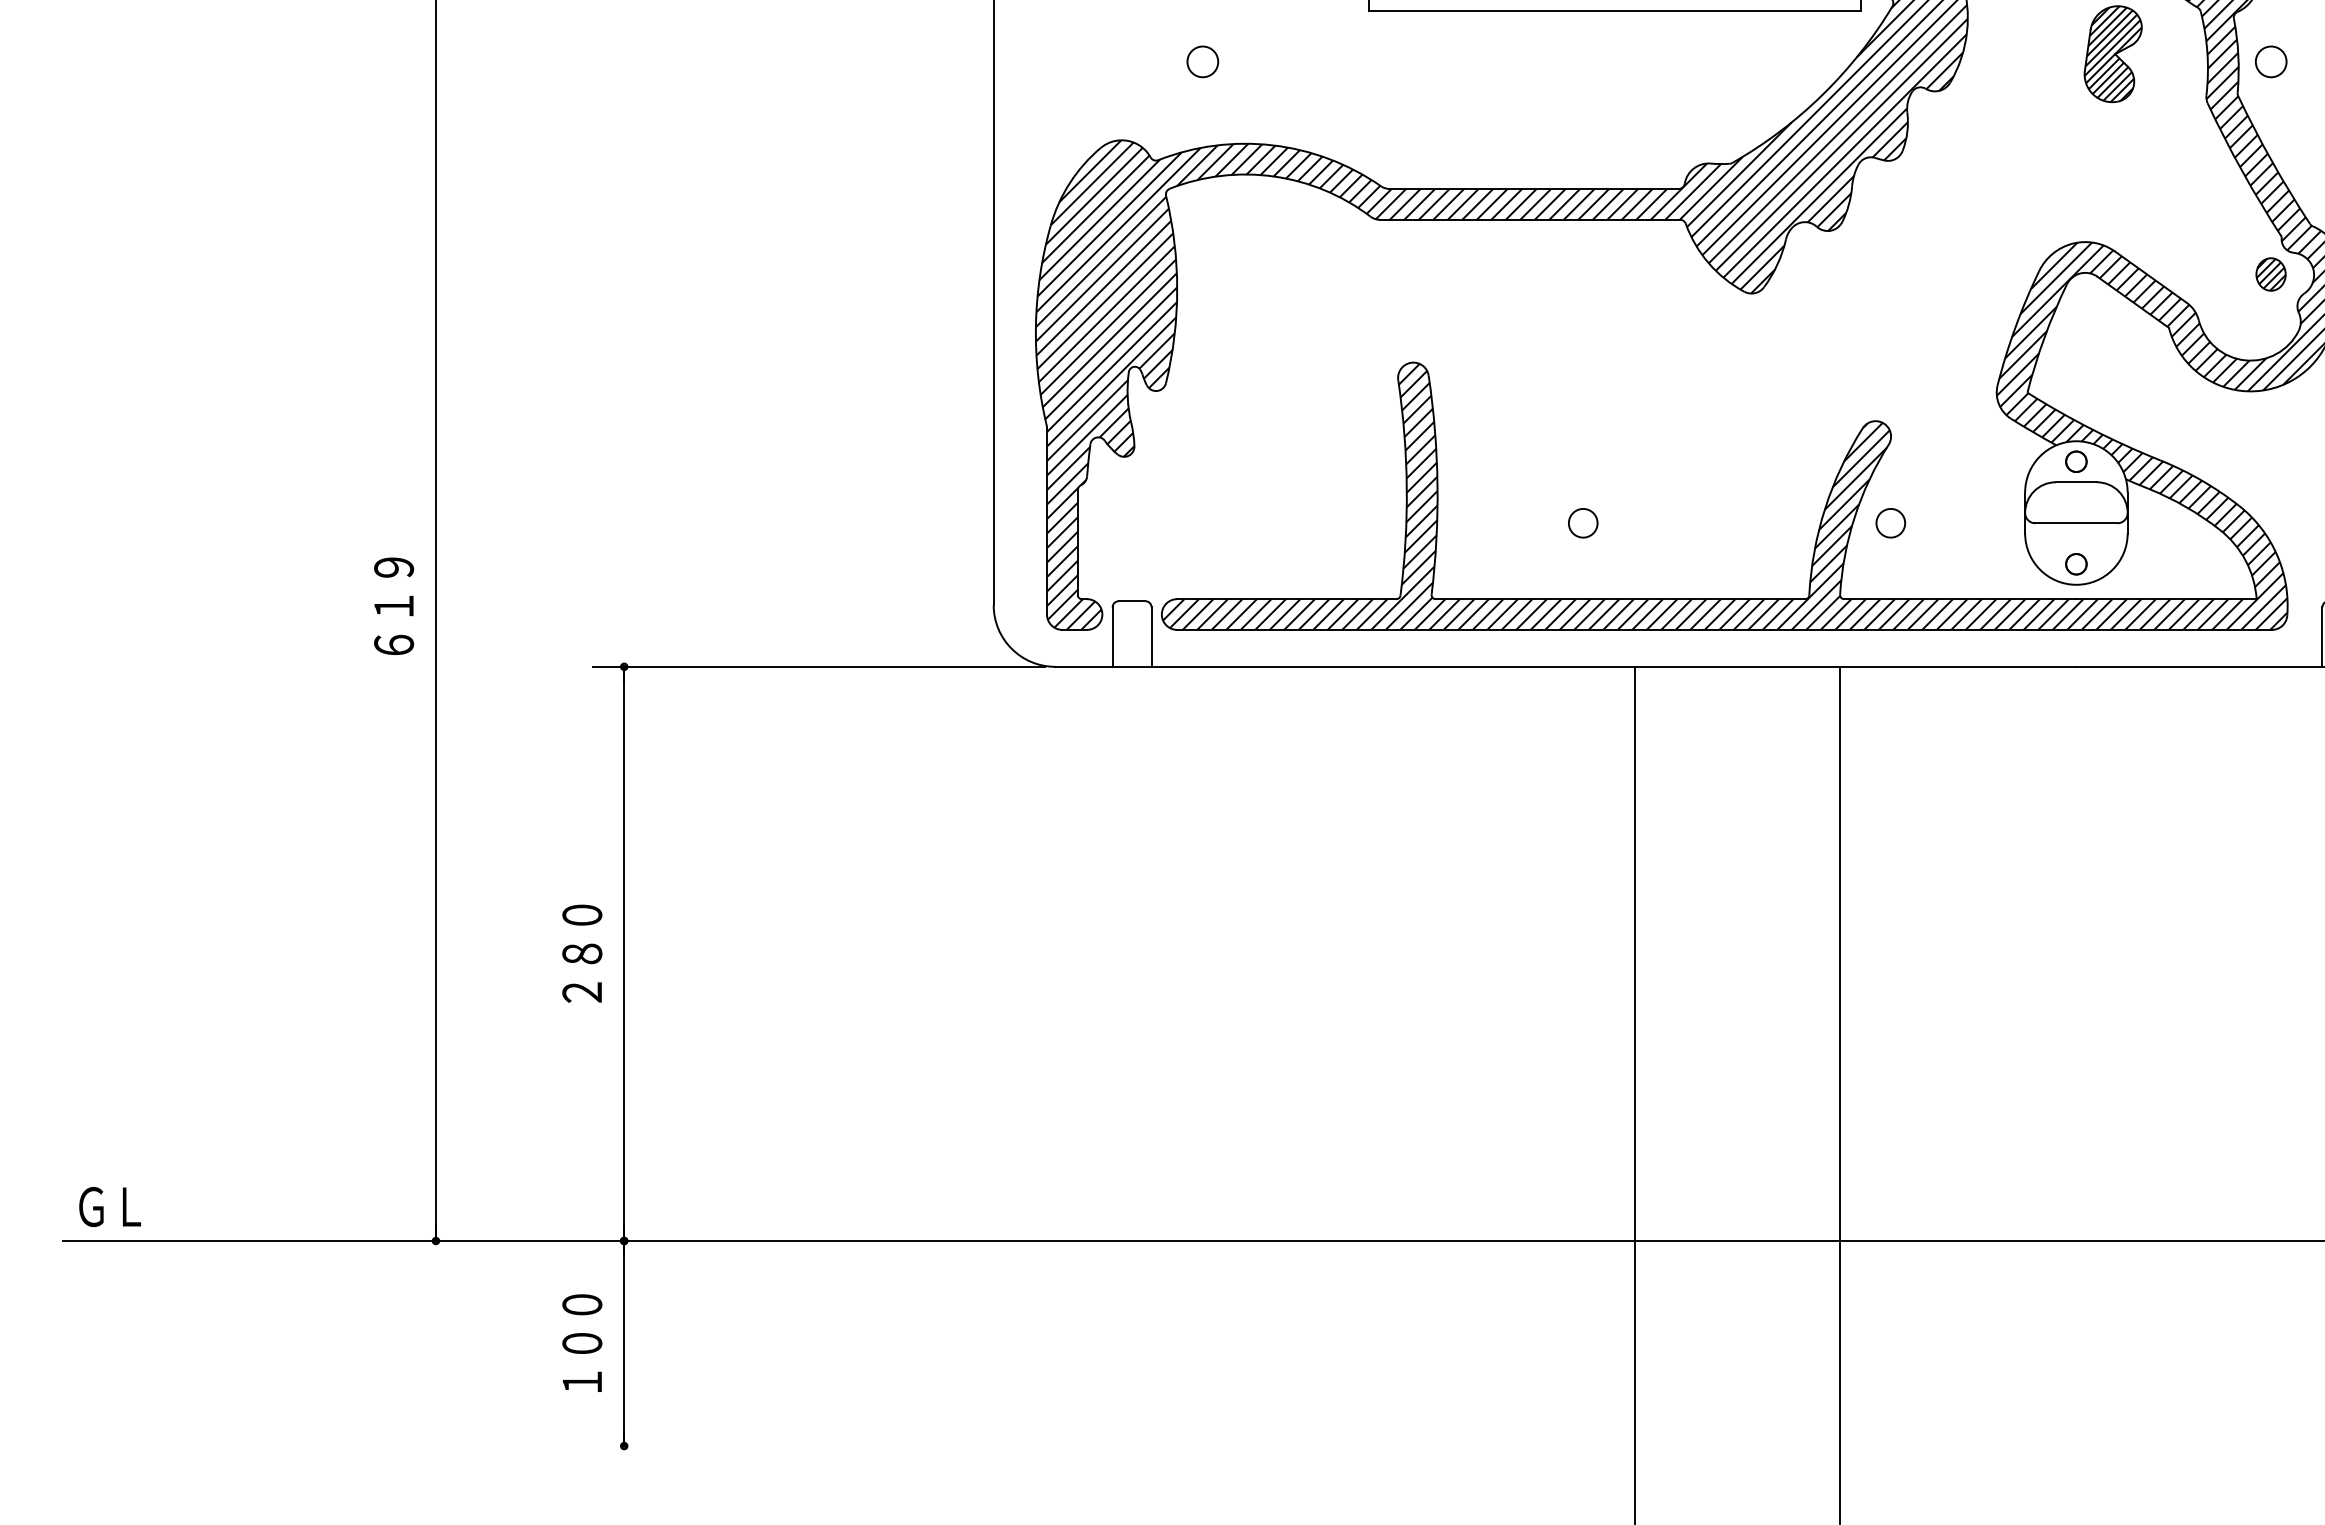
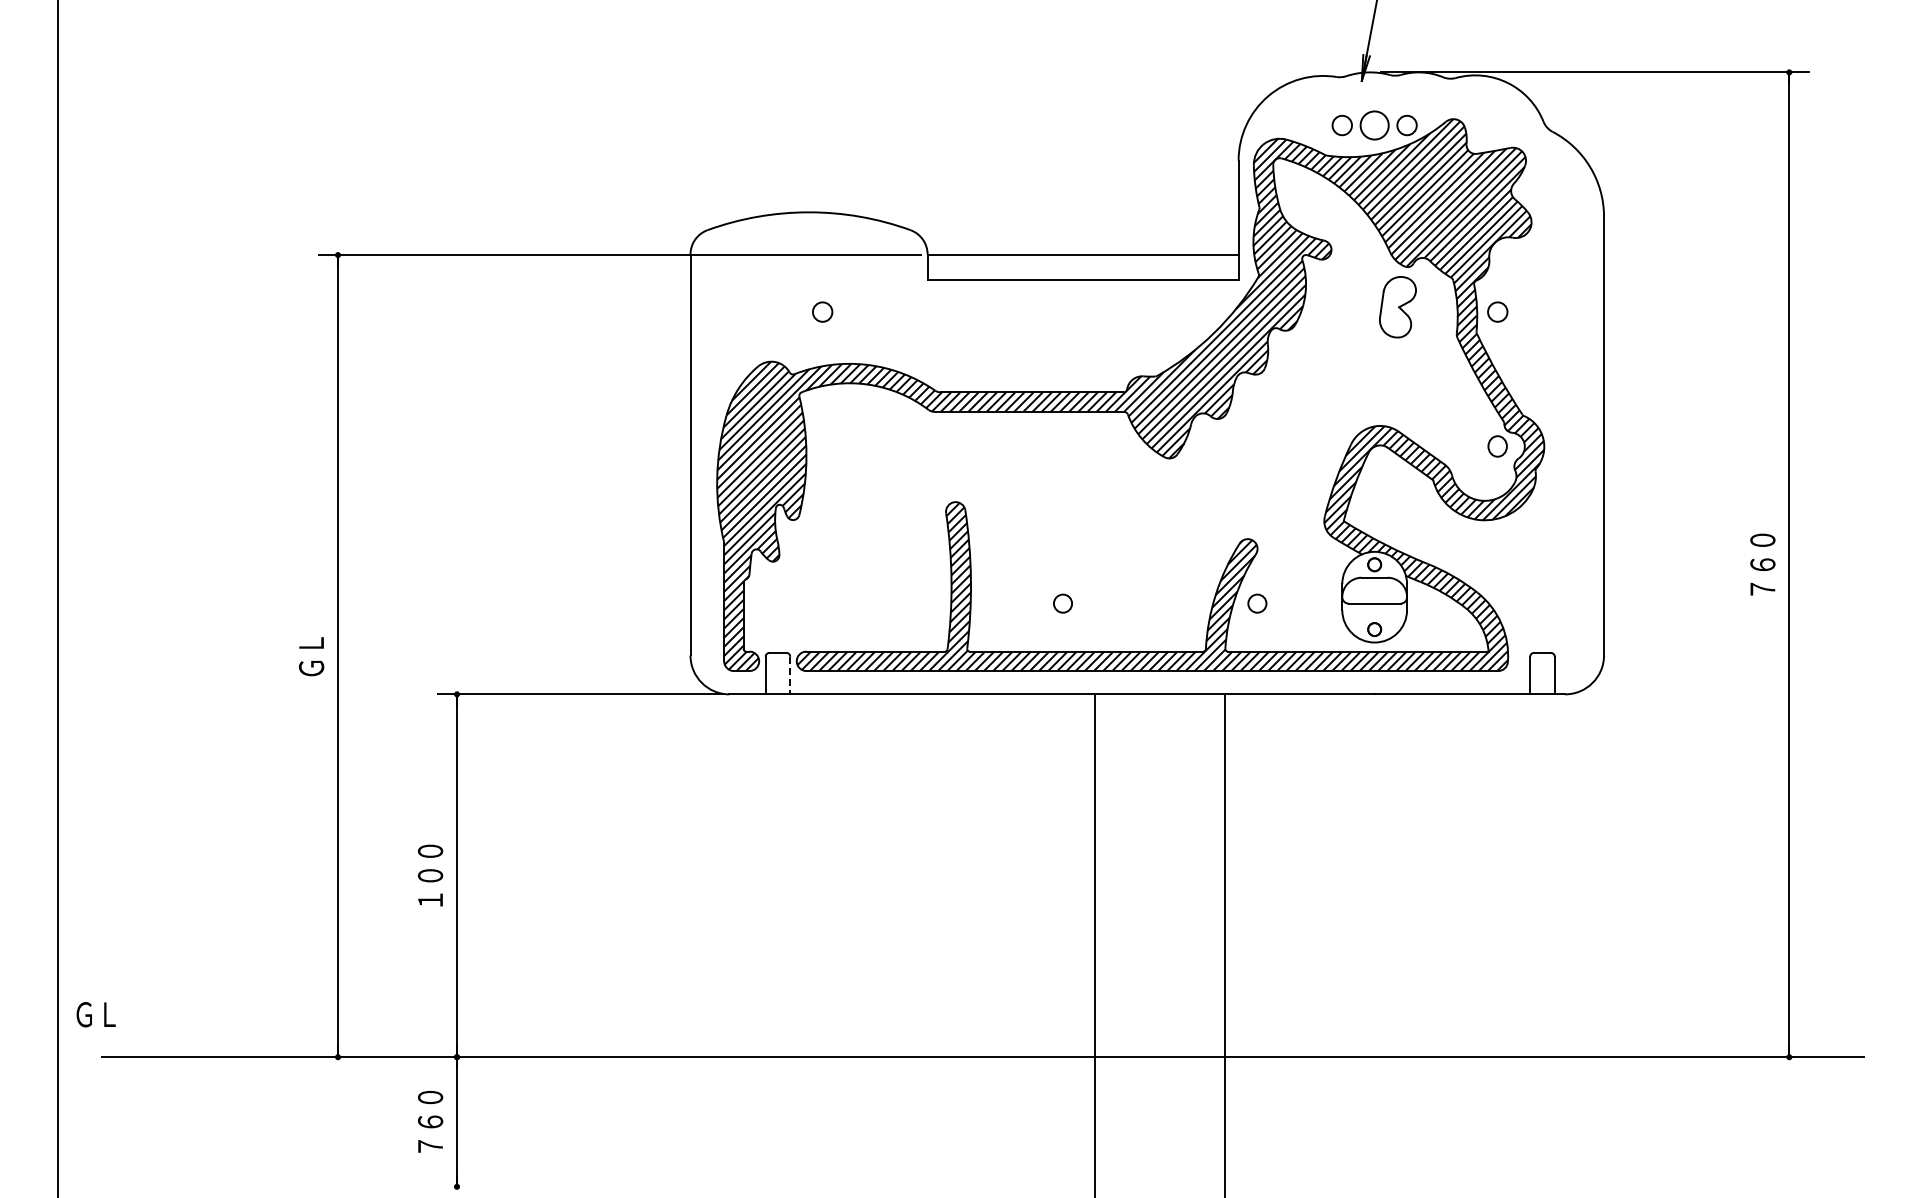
hatch: (2112, 53) -> (1397, 306), removed
hatch: (2270, 274) -> (1497, 446), removed
text: (393, 605) -> (311, 655), ６１９ -> ＧＬ
line: (1151, 636) -> (790, 675), solid -> dashed
text: (582, 972) -> (430, 887), ２８０ -> １００
text: (109, 1206) -> (95, 1014), moved
text: (582, 1361) -> (430, 1133), １００ -> ７６０

